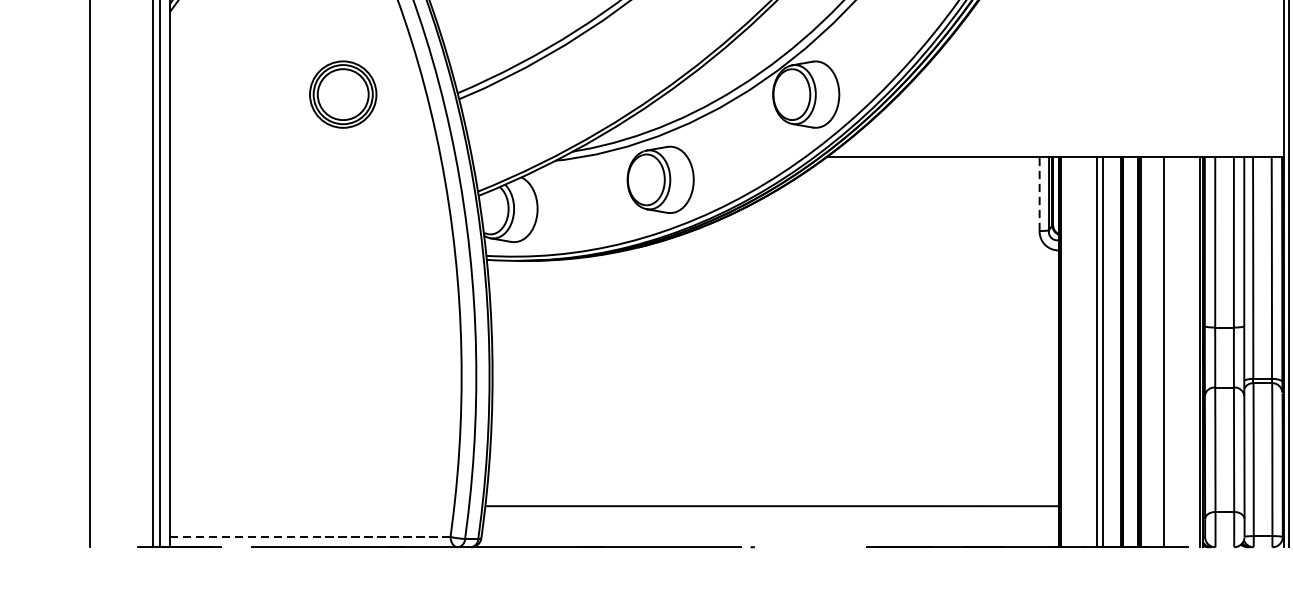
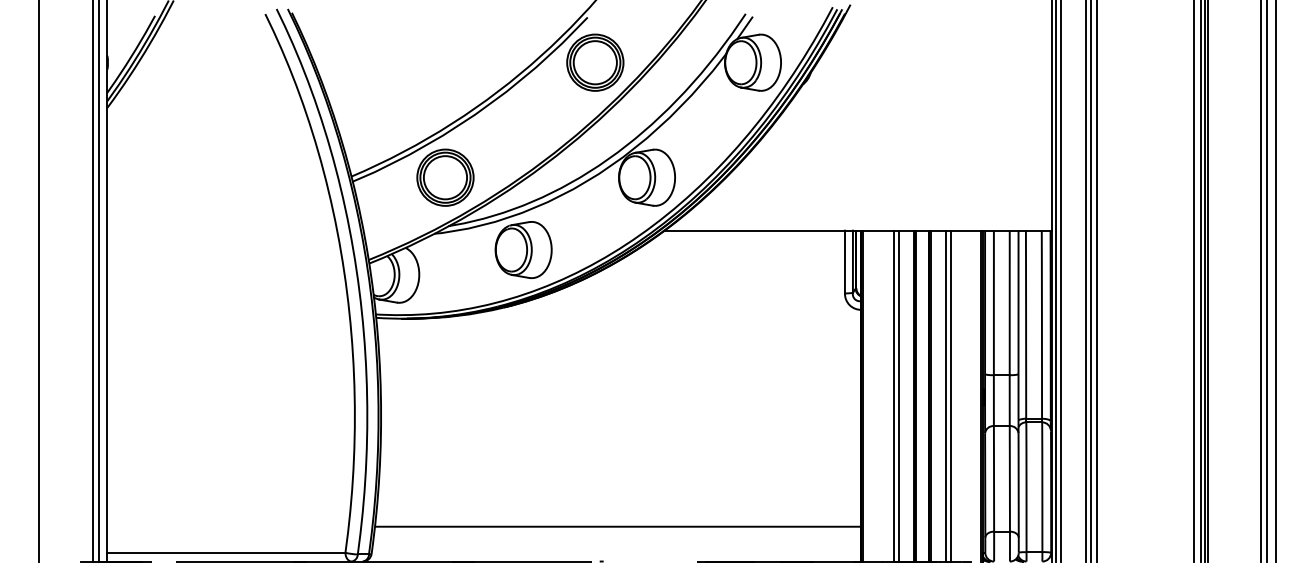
part: (343, 94) -> (445, 177), moved
line: (1039, 193) -> (844, 261), dashed -> solid
line: (1158, 351) -> (945, 395), added
line: (310, 536) -> (226, 552), dashed -> solid

